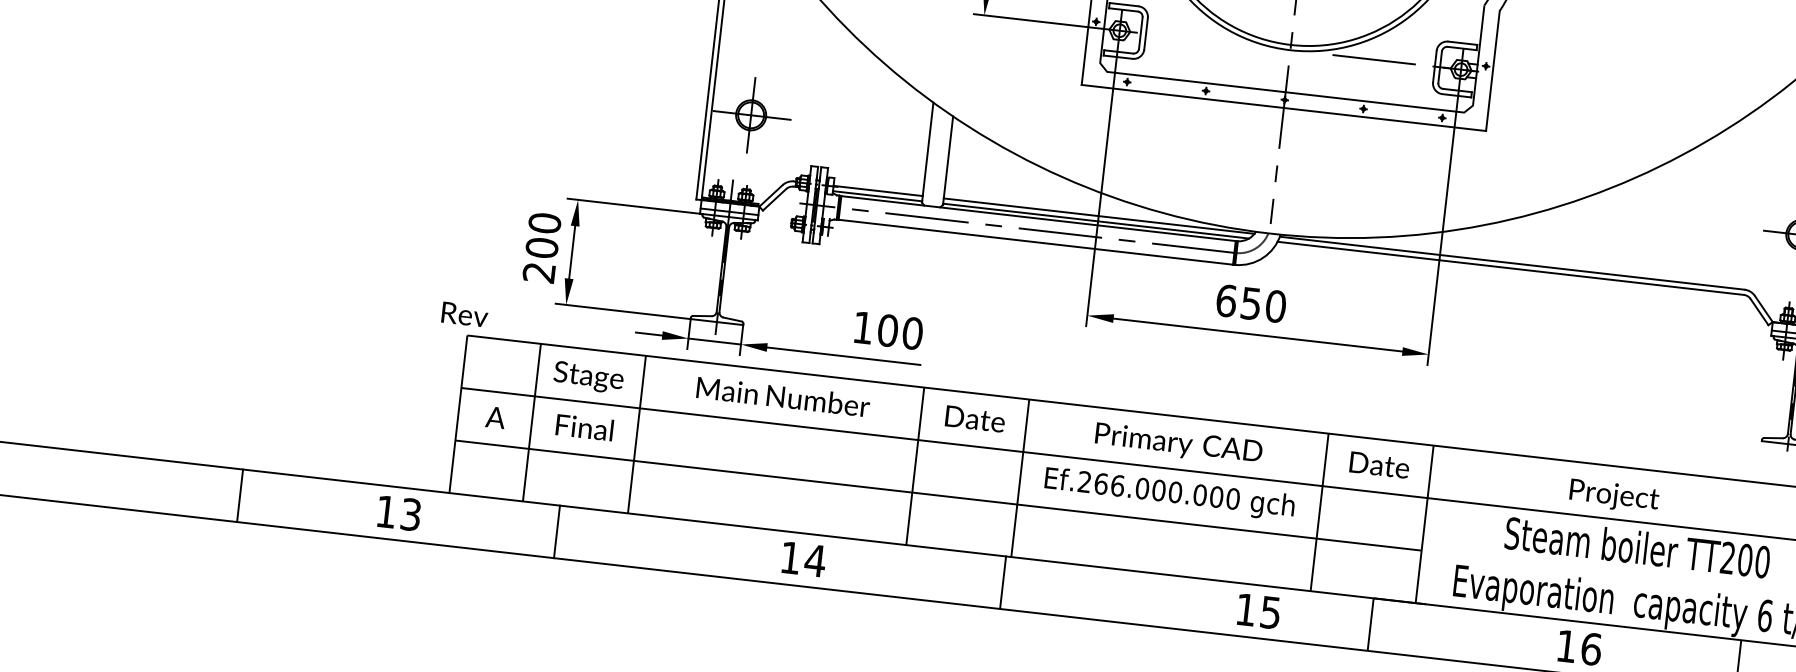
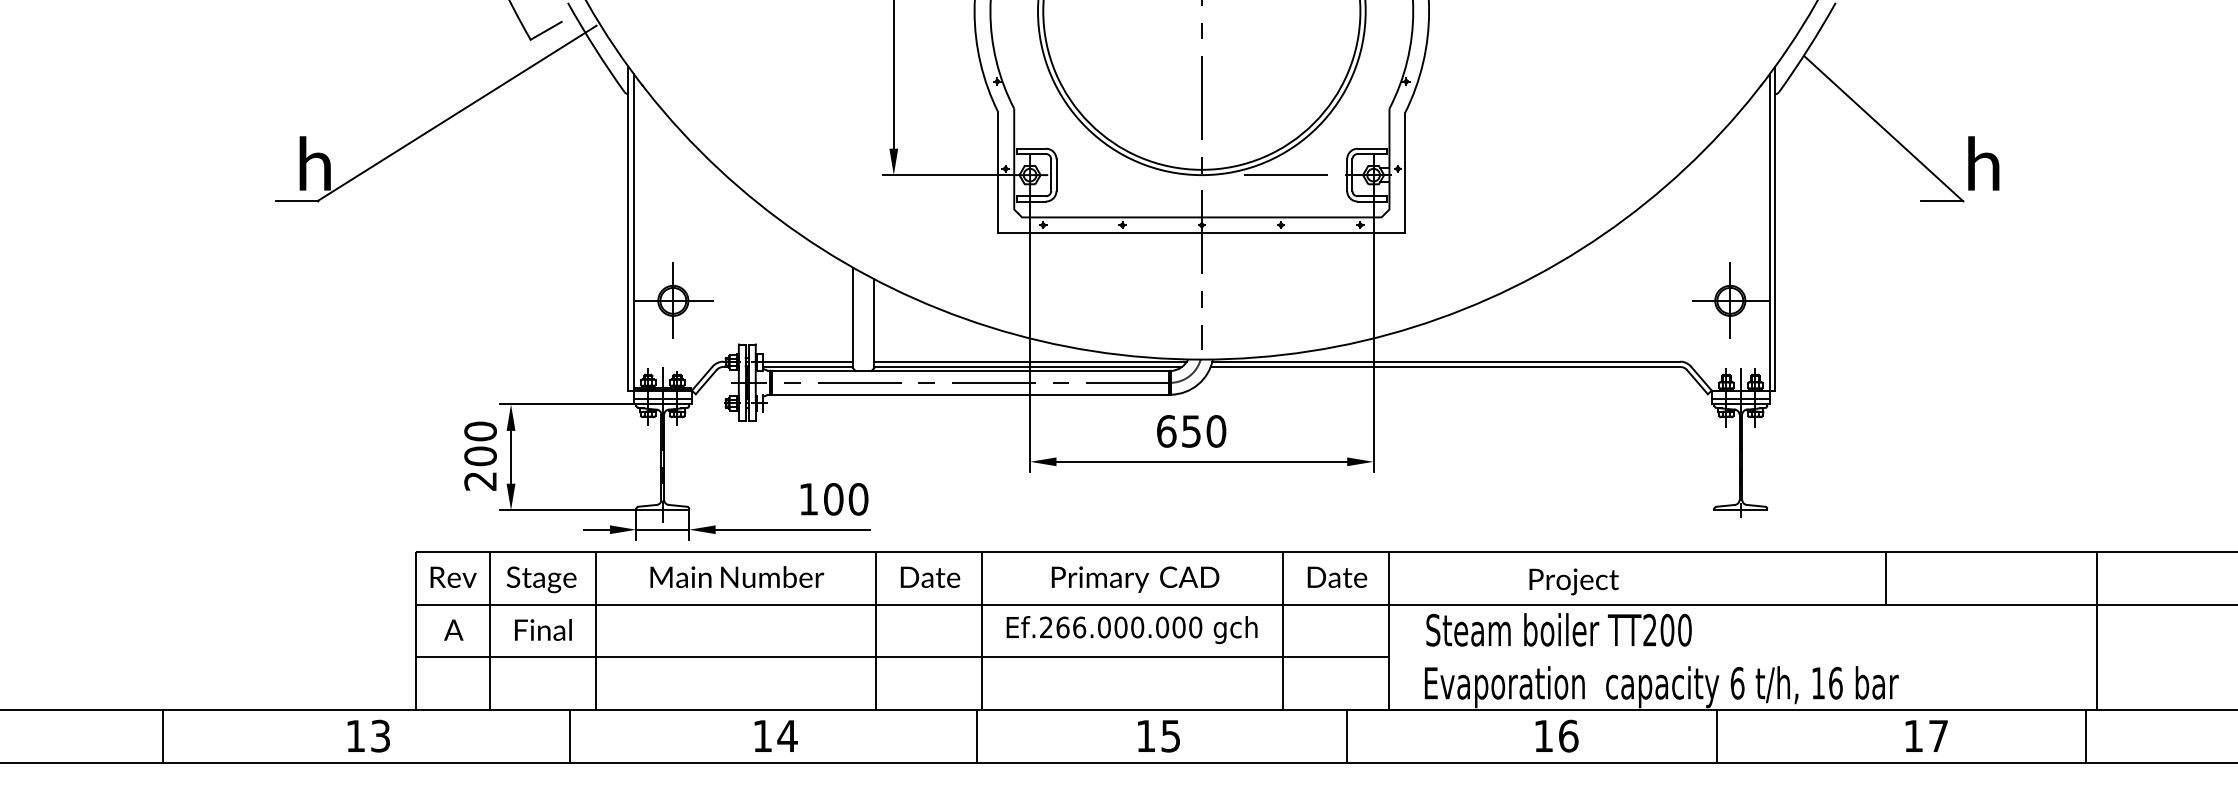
text: (464, 313) -> (453, 576), moved
line: (239, 495) -> (162, 736), moved
line: (556, 531) -> (569, 736), moved
text: (1637, 547) -> (1558, 629), moved
text: (1258, 611) -> (1158, 736), moved

